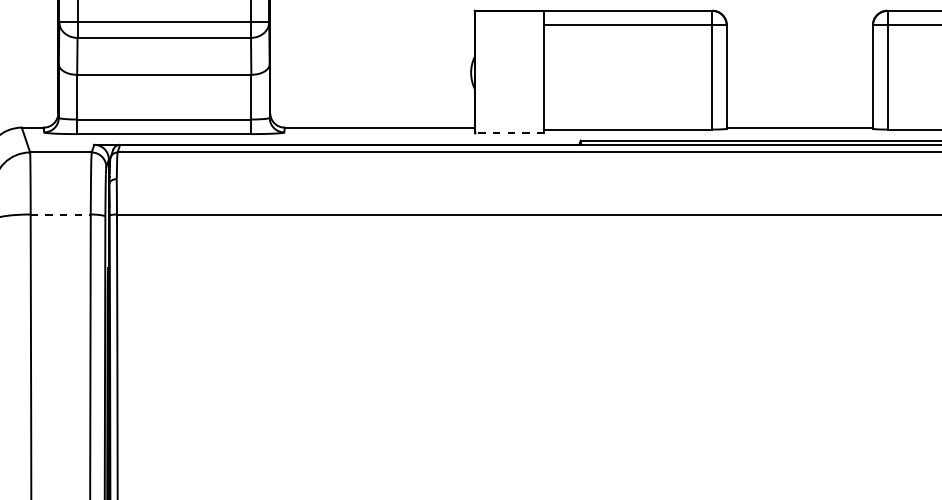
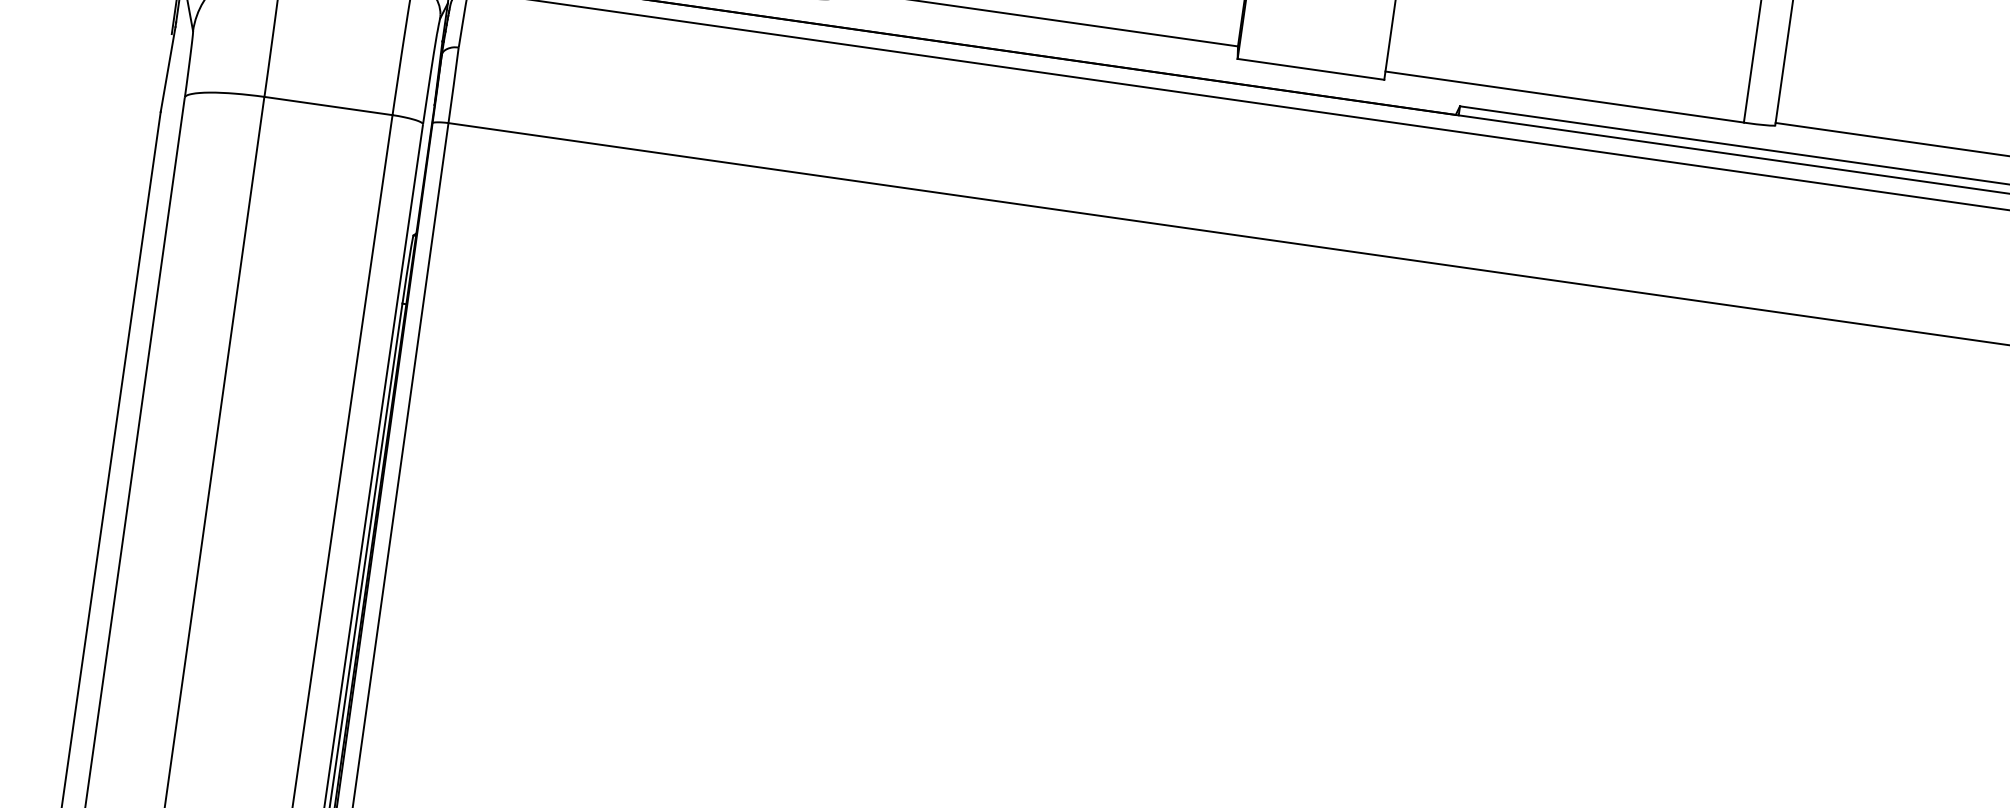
line: (509, 133) -> (1310, 69), dashed -> solid
line: (61, 214) -> (330, 106), dashed -> solid

